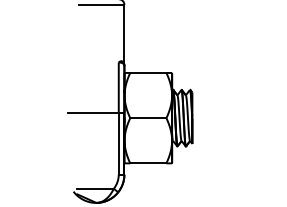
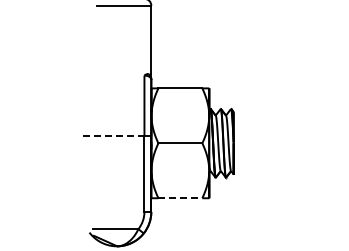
line: (93, 112) -> (113, 136), solid -> dashed
line: (148, 163) -> (180, 198), solid -> dashed

